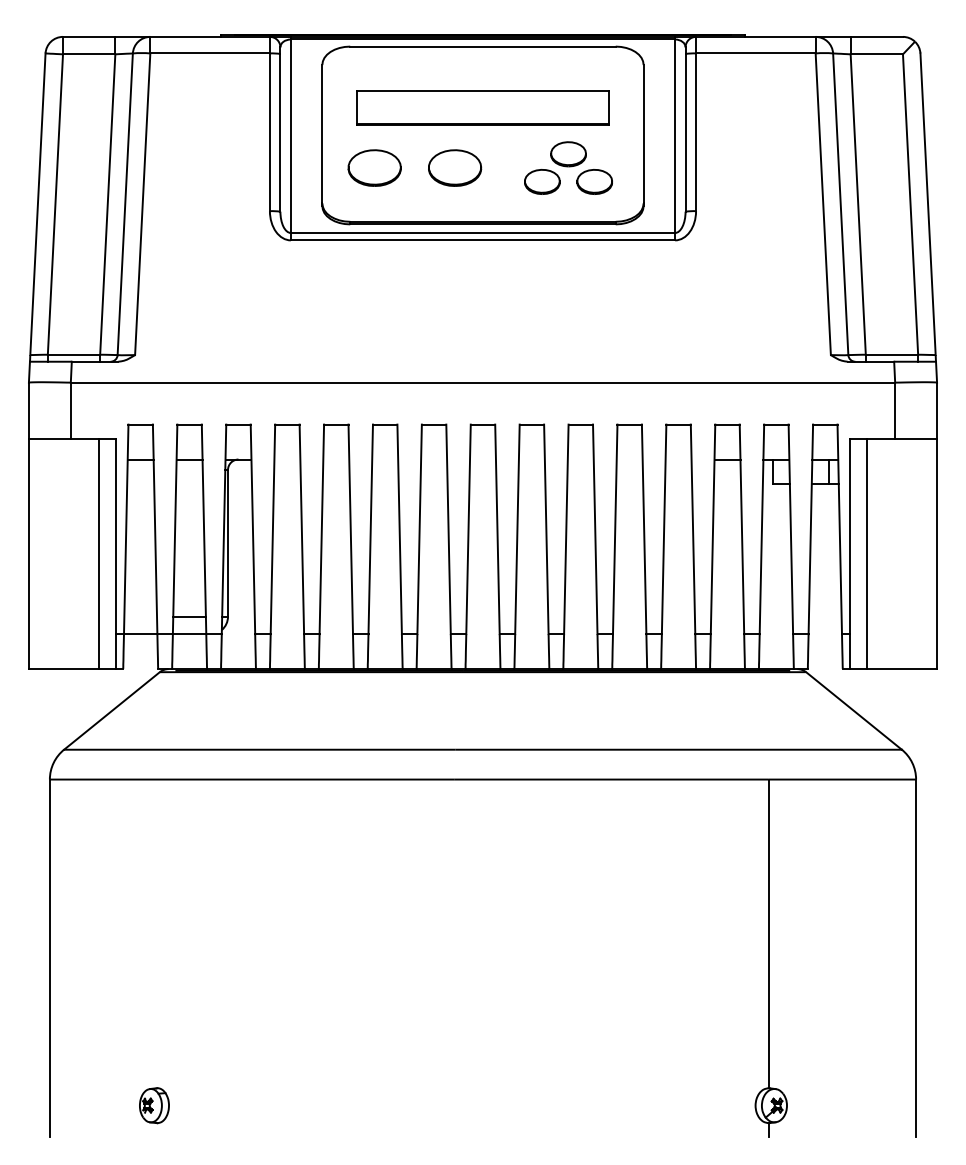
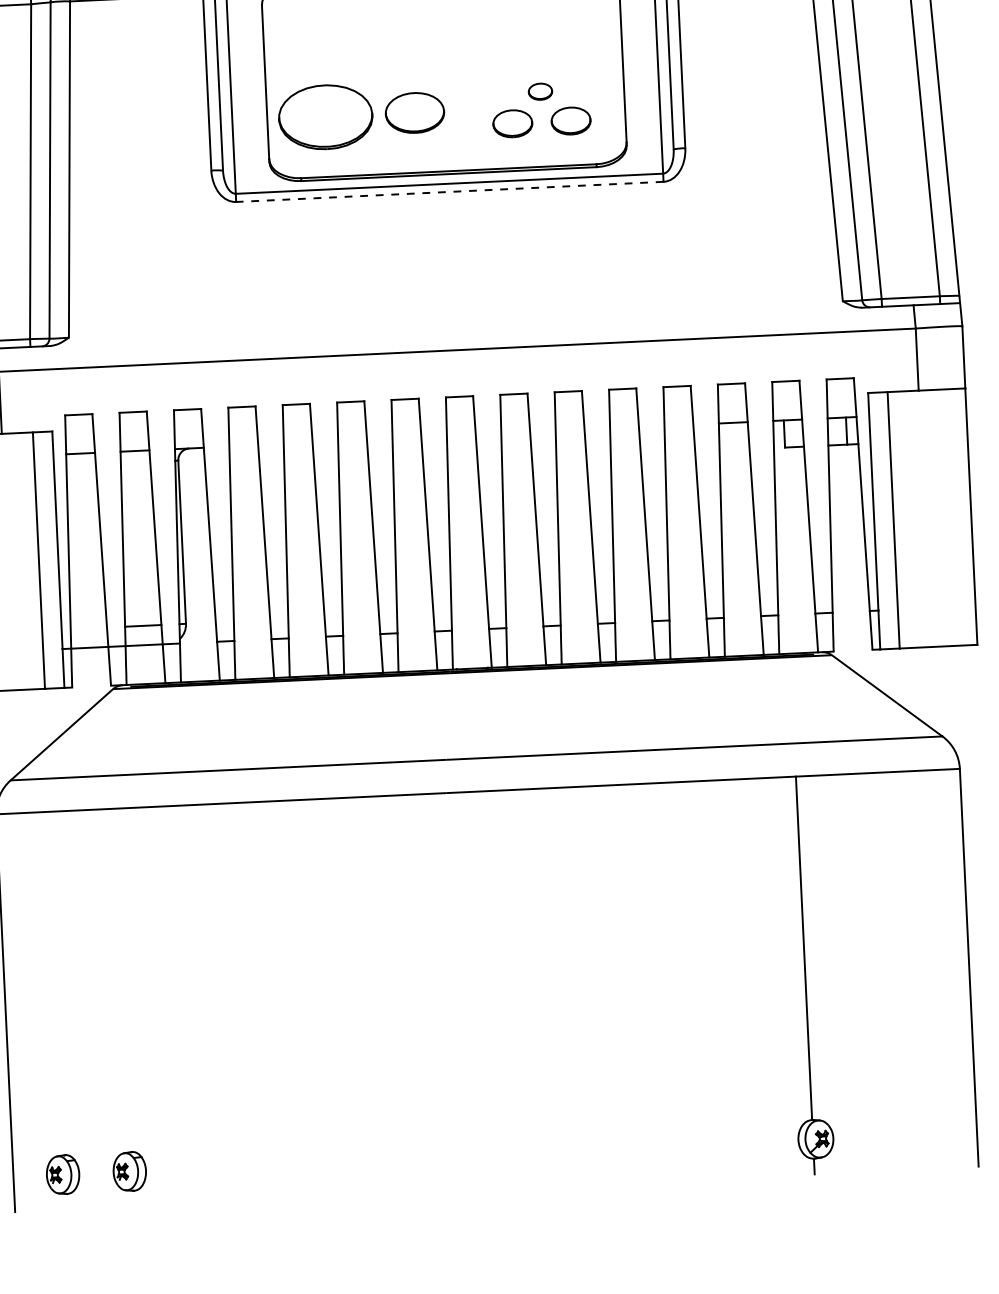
part: (482, 107) -> (442, 44), removed
part: (568, 154) -> (540, 91), size x0.6
part: (374, 167) -> (325, 116), size x1.6
line: (482, 240) -> (449, 192), solid -> dashed
part: (94, 1105) -> (63, 1174), added

